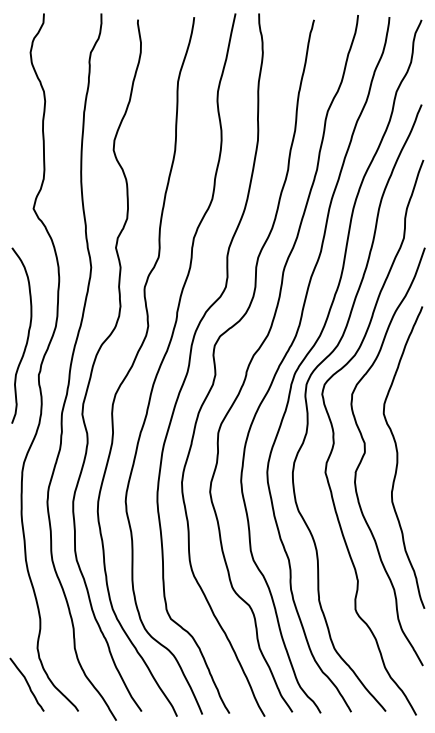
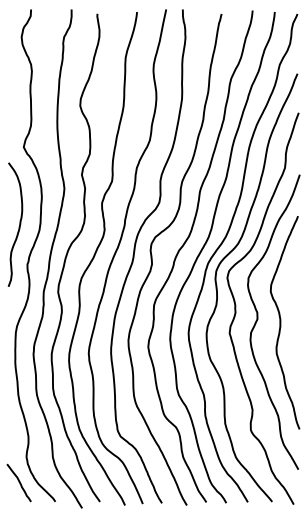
curve: (27, 335) -> (19, 224), moved

